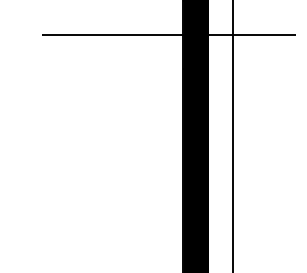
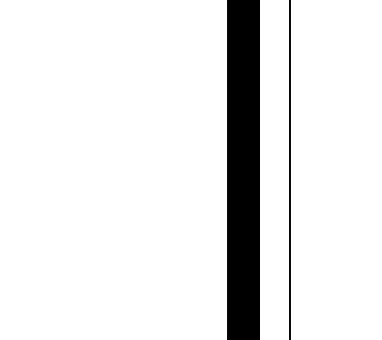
line: (168, 34) -> (209, 43), removed

